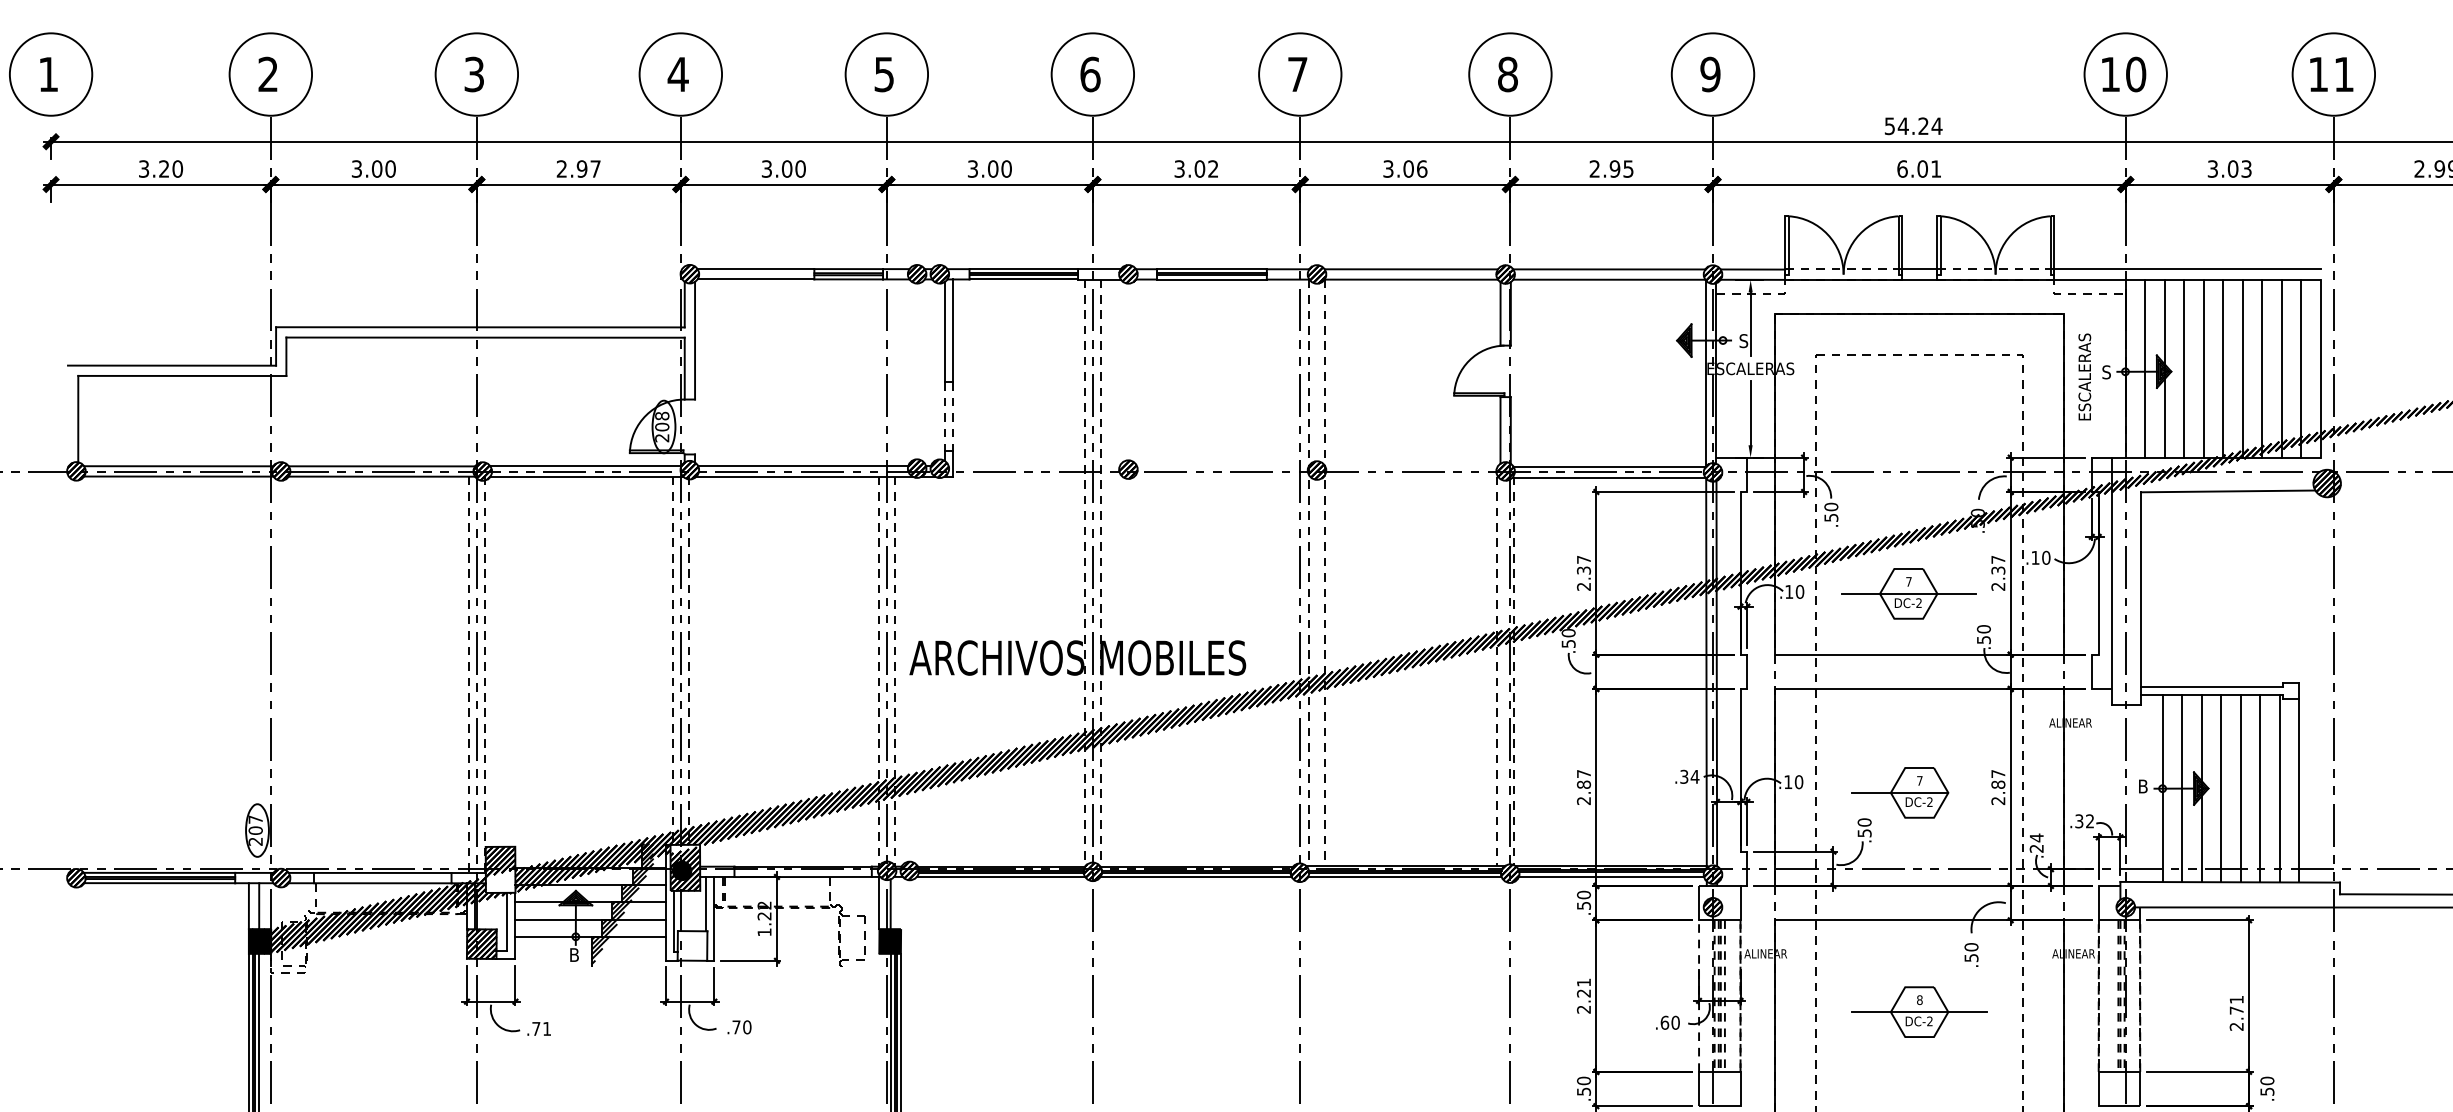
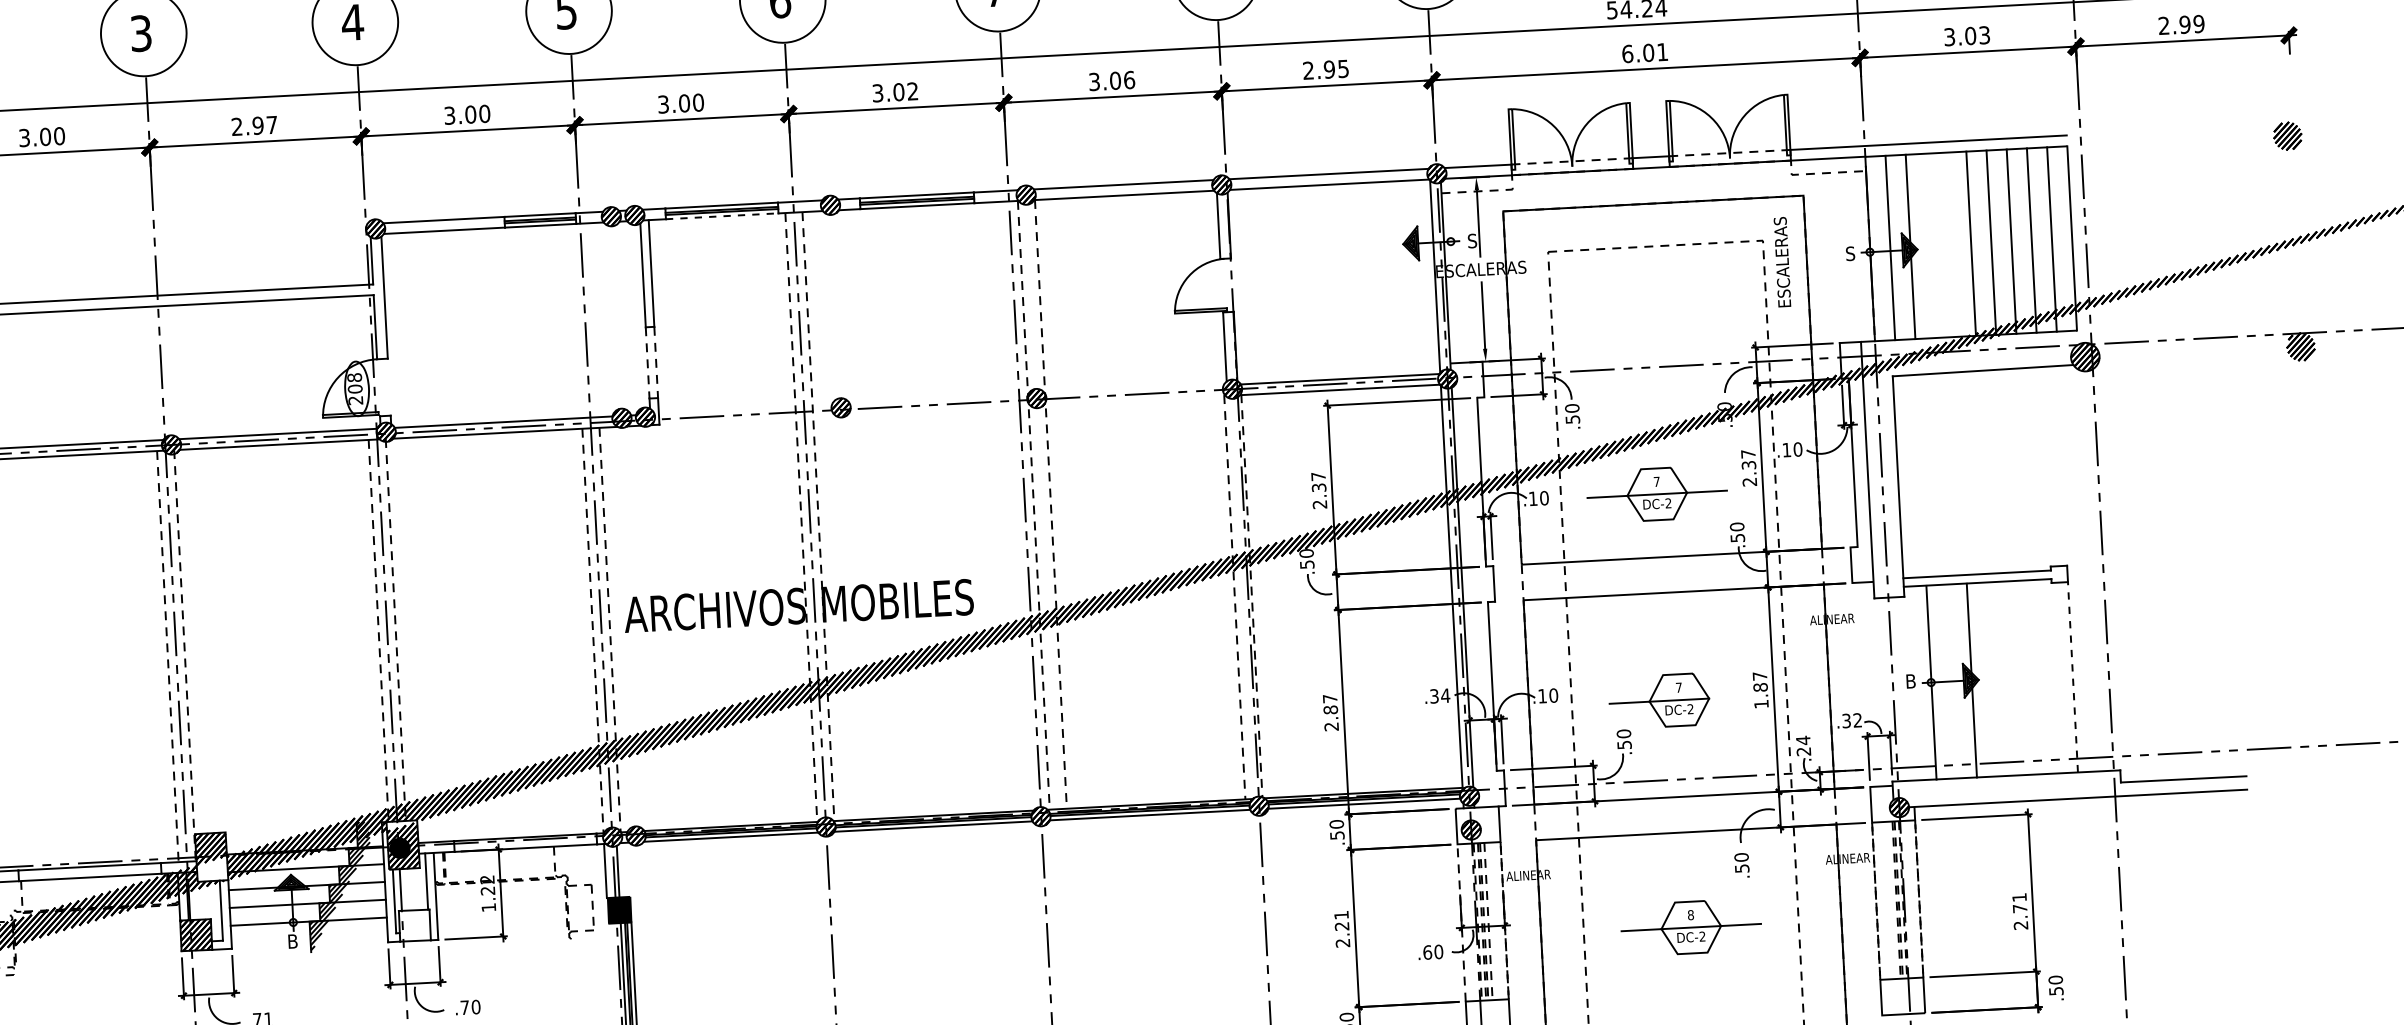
line: (1024, 279) -> (722, 216), solid -> dashed
line: (2184, 368) -> (1931, 245), removed
line: (2203, 368) -> (1950, 244), removed
text: (2084, 376) -> (1782, 261), moved
line: (2182, 788) -> (1951, 681), removed
line: (2221, 788) -> (1992, 679), removed
line: (2240, 788) -> (2011, 678), removed
line: (2260, 788) -> (2032, 677), removed
line: (2279, 788) -> (2052, 676), removed
line: (2299, 790) -> (2073, 677), solid -> dashed
text: (1998, 801) -> (1761, 704), 2.87 -> 1.87

